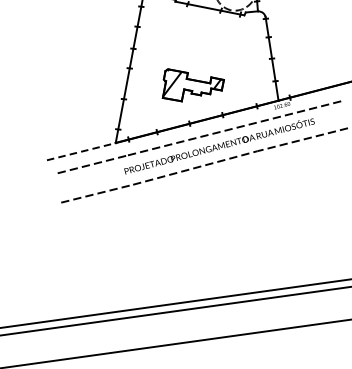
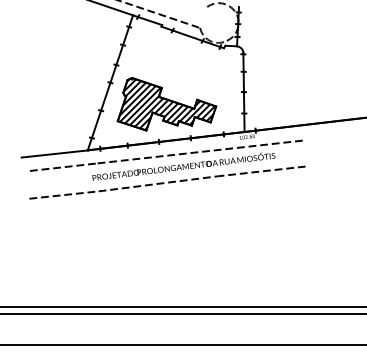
part: (192, 83) -> (166, 104), size x1.67
line: (82, 151) -> (55, 153), dashed -> solid

